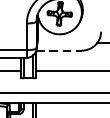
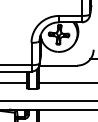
line: (59, 50) -> (58, 65), dashed -> solid

